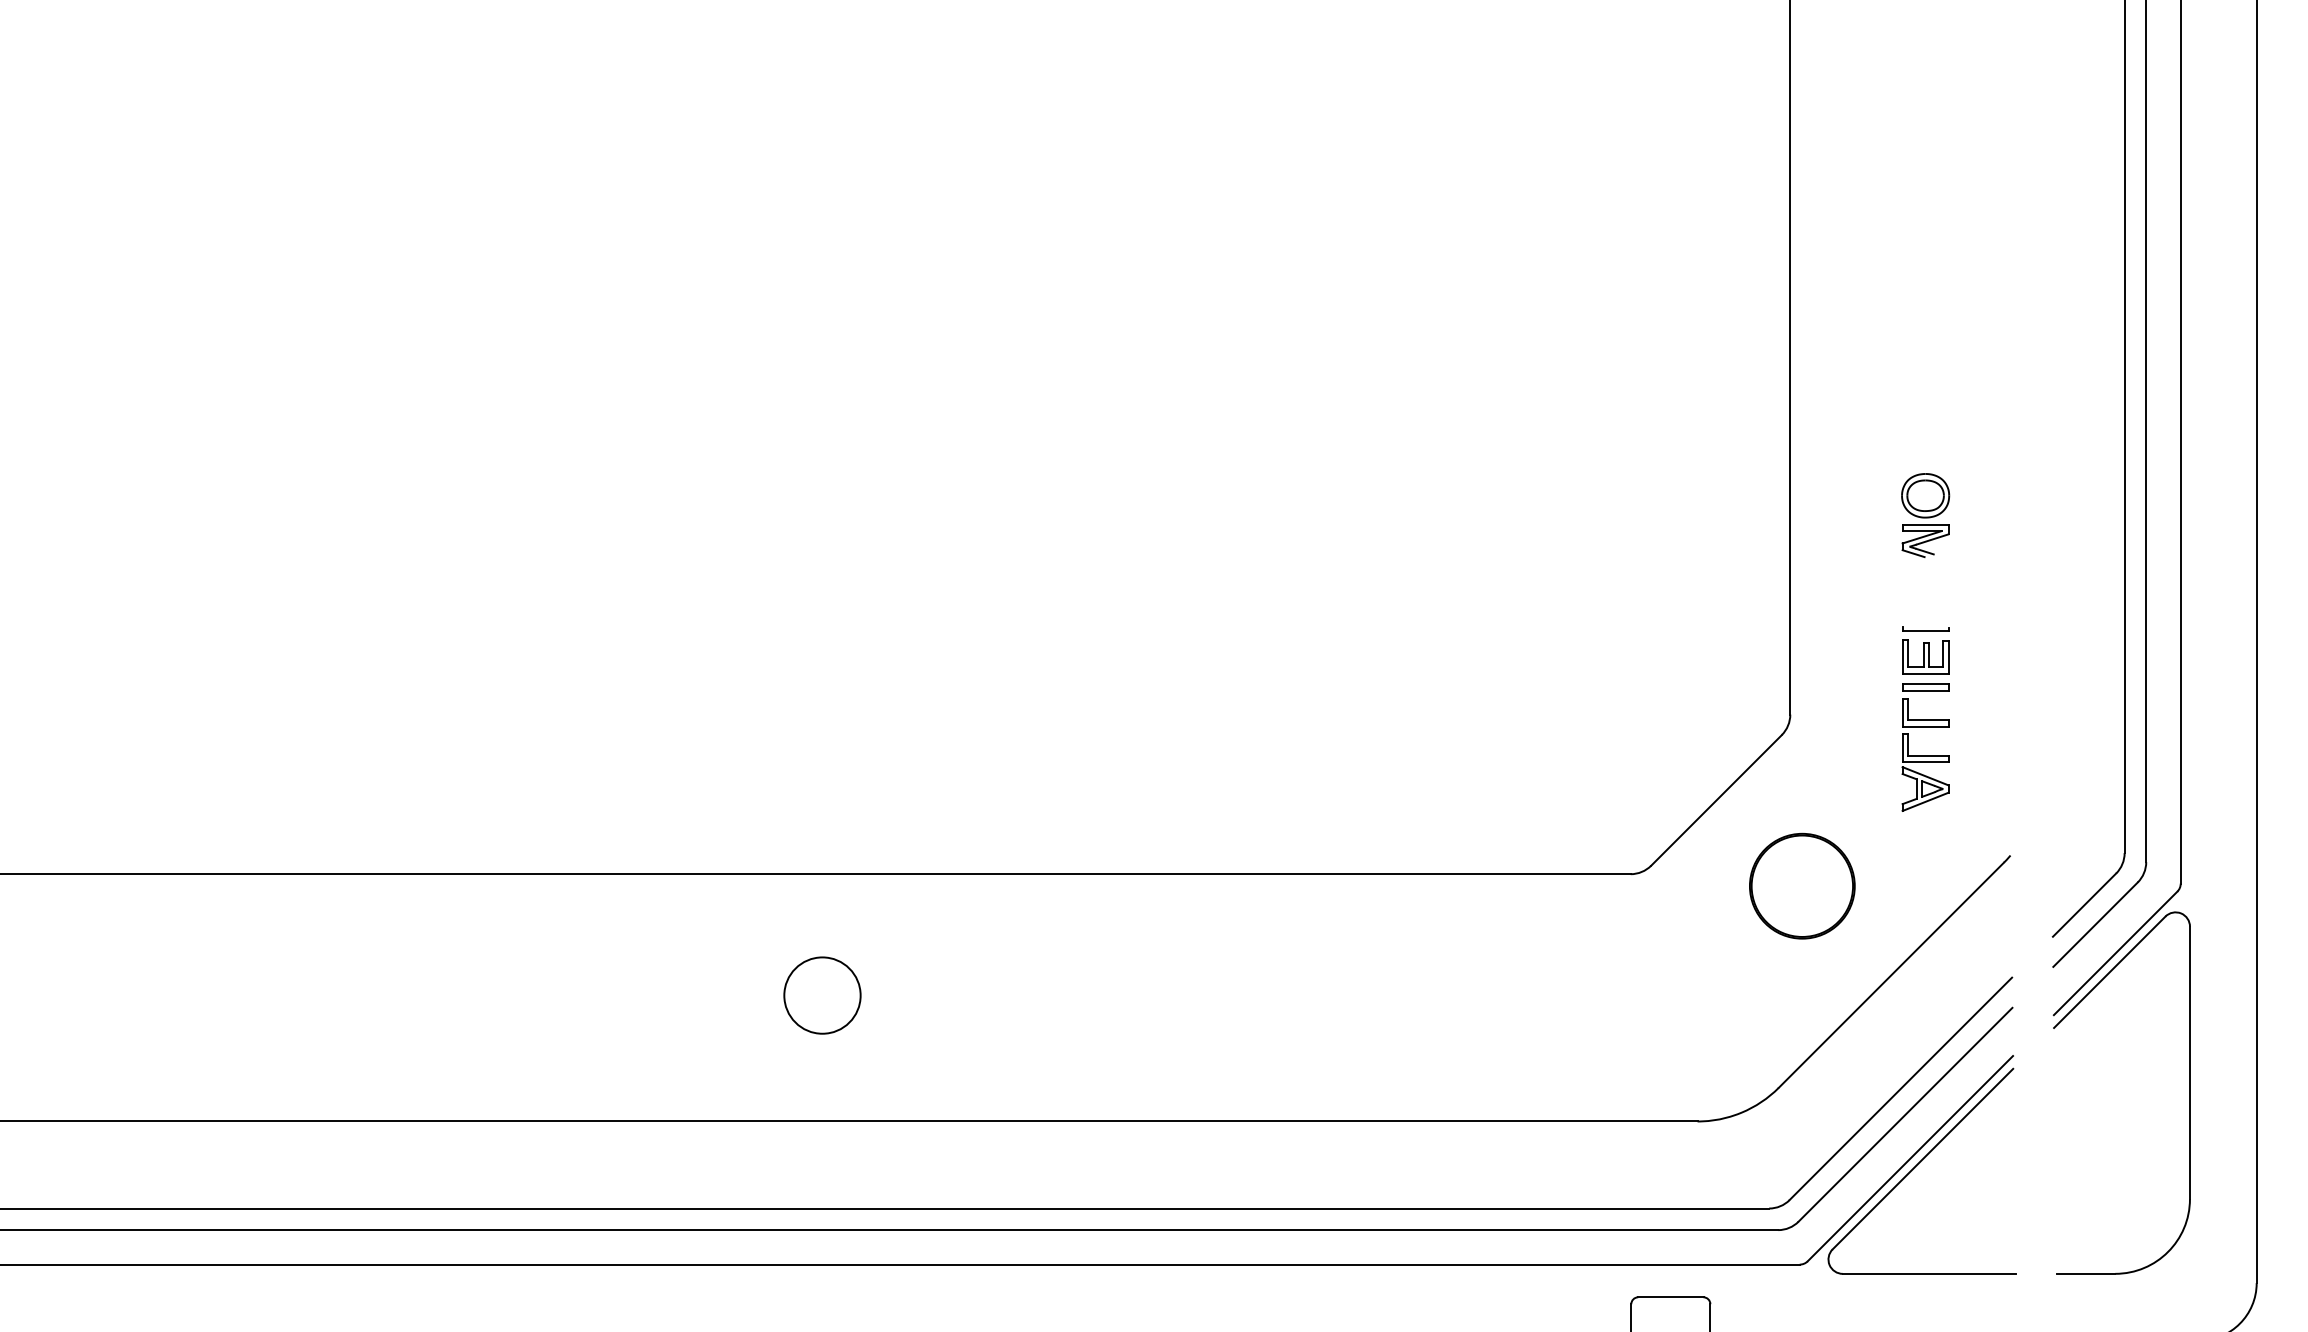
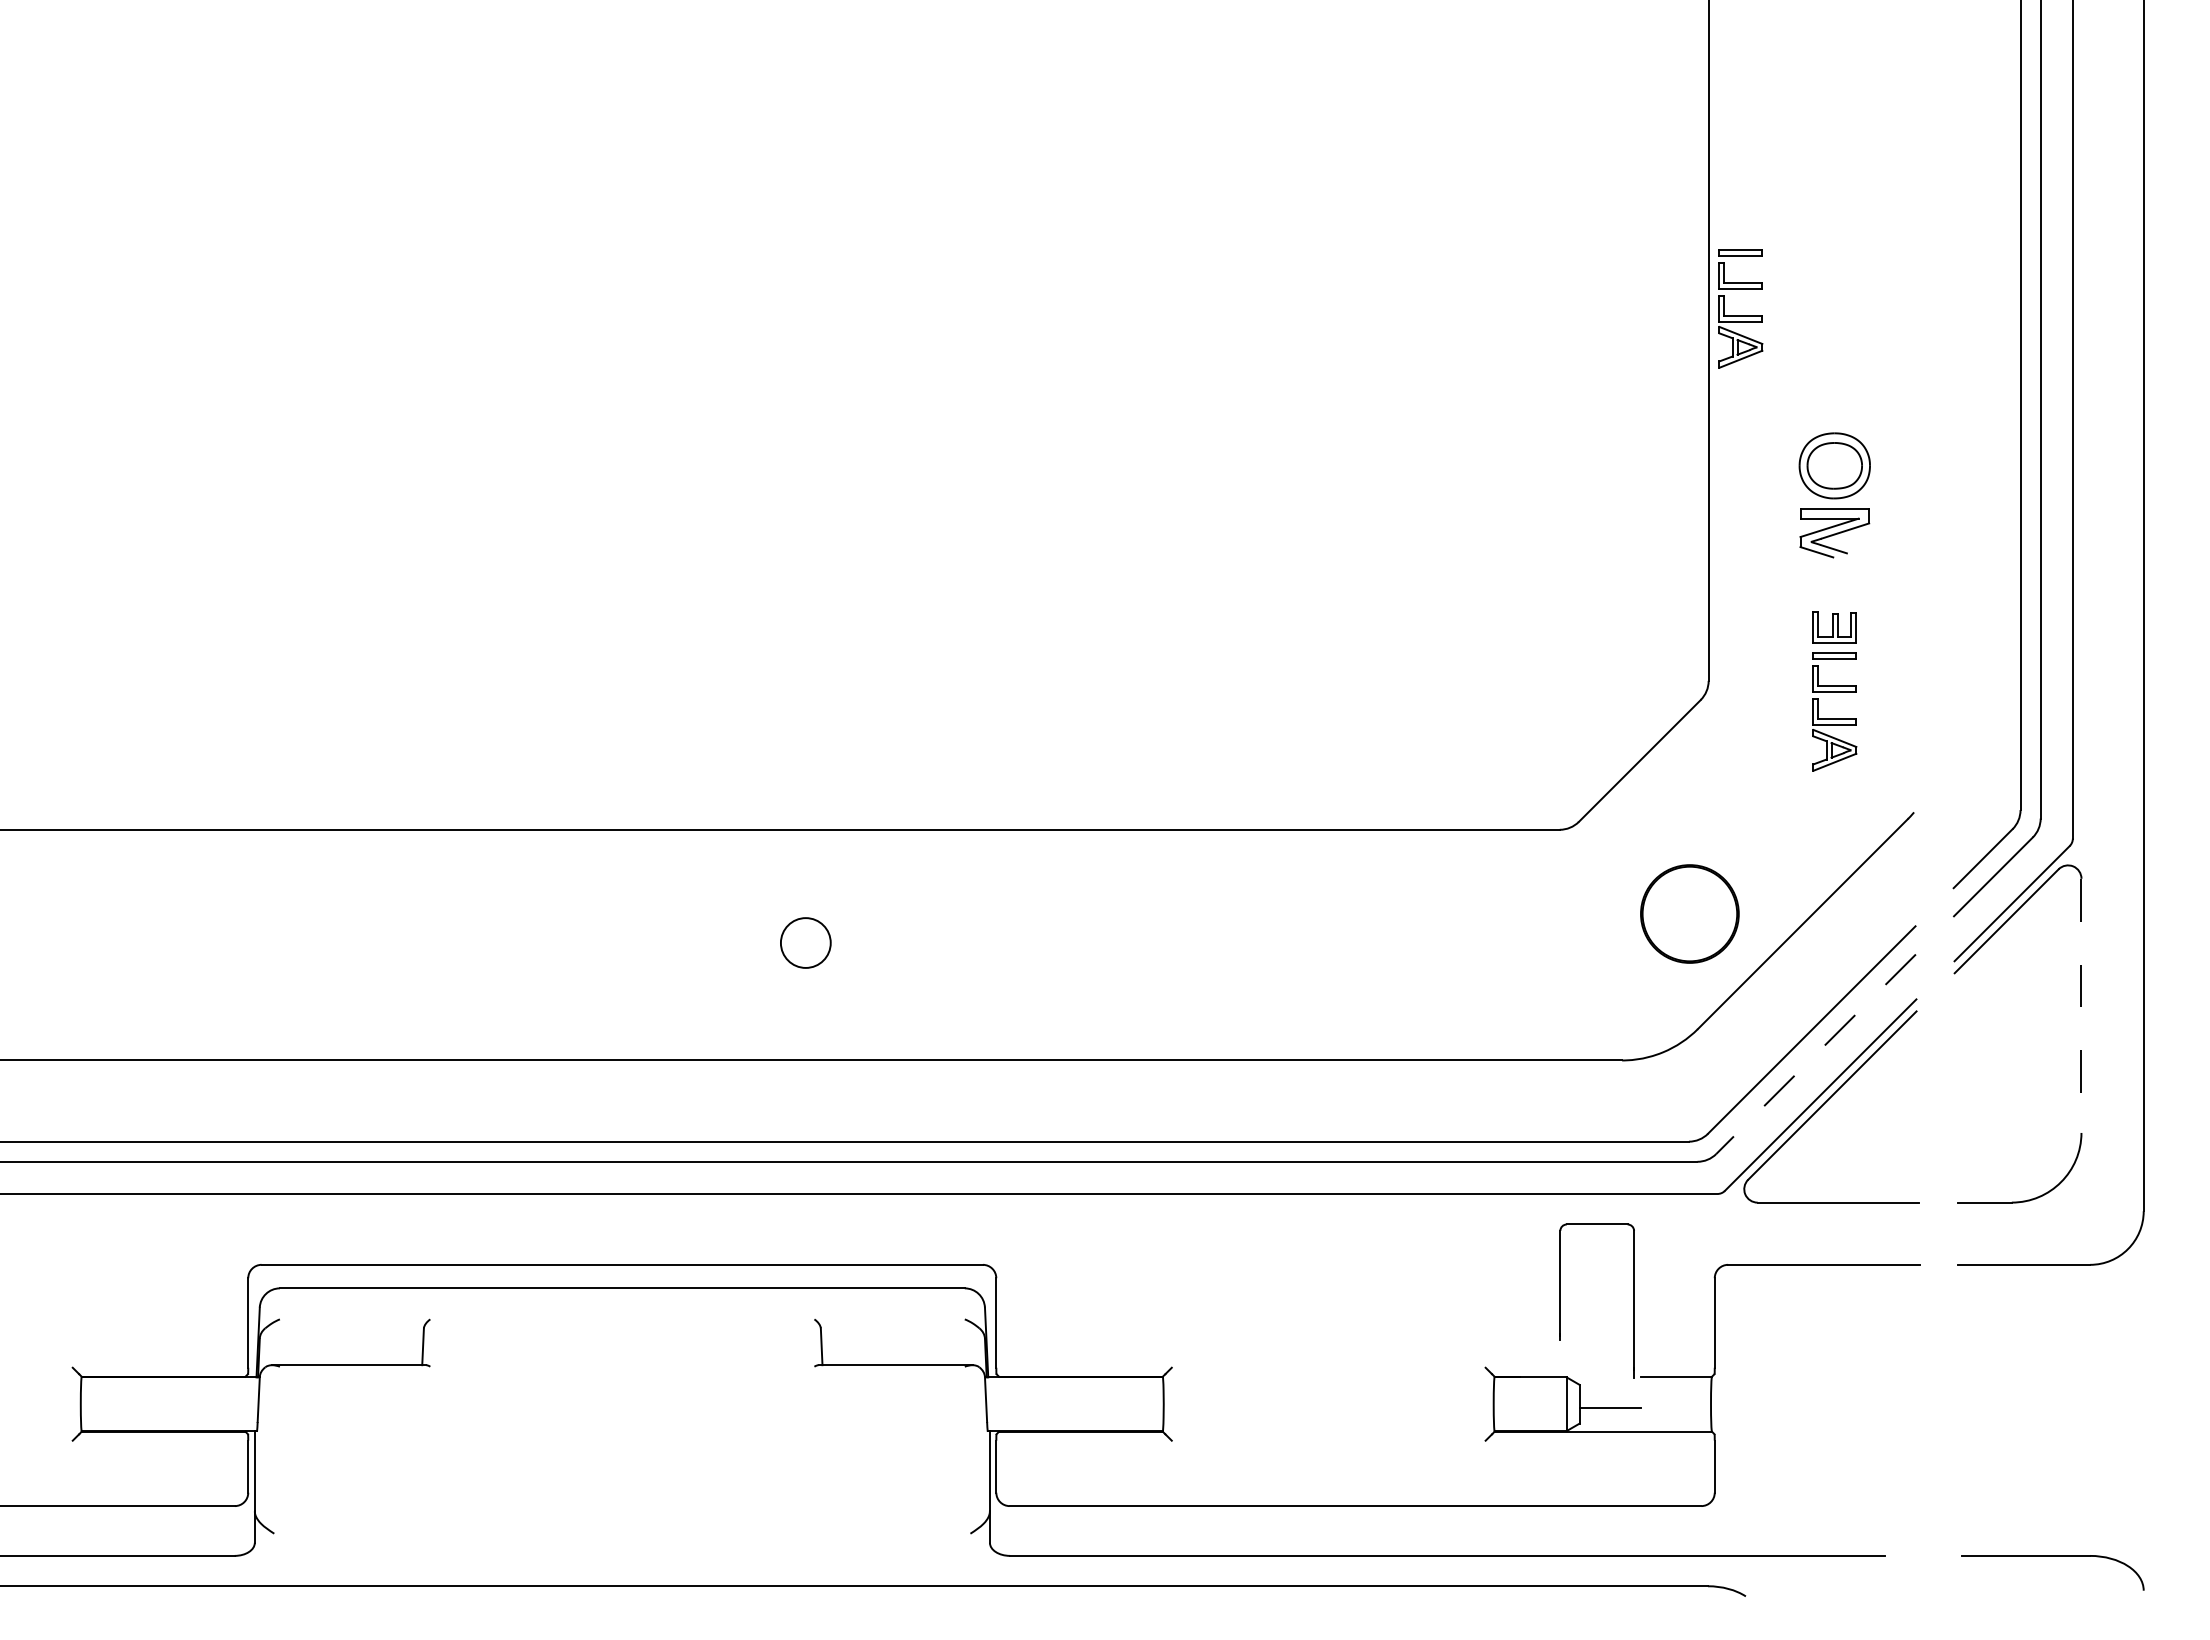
part: (1824, 322) -> (1740, 315), added
part: (1925, 514) -> (1834, 494), size x1.6
part: (1925, 629) -> (1834, 601), removed
circle: (1801, 885) -> (1689, 913), moved
circle: (822, 995) -> (805, 942), size x0.7
line: (2189, 1063) -> (2081, 1006), solid -> dashed
line: (1904, 1115) -> (1815, 1054), solid -> dashed

